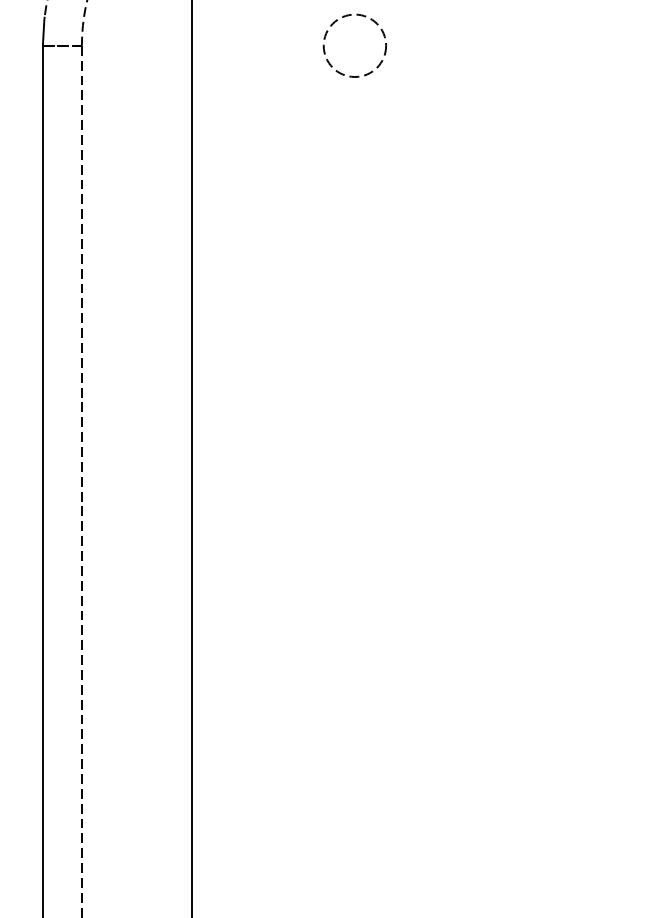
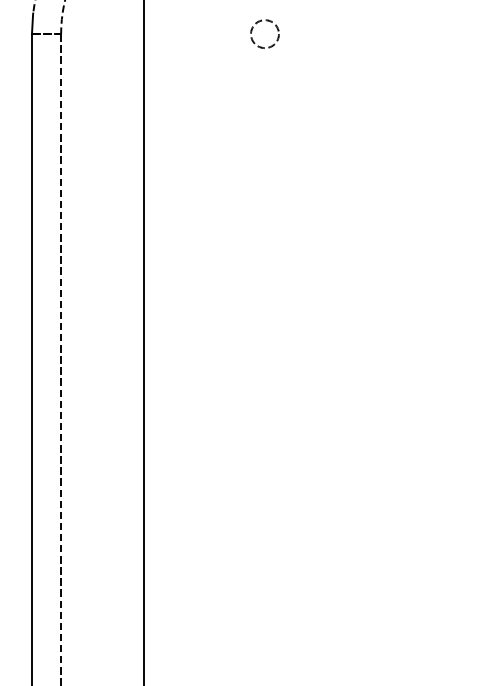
circle: (354, 45) -> (264, 34), size x0.6

